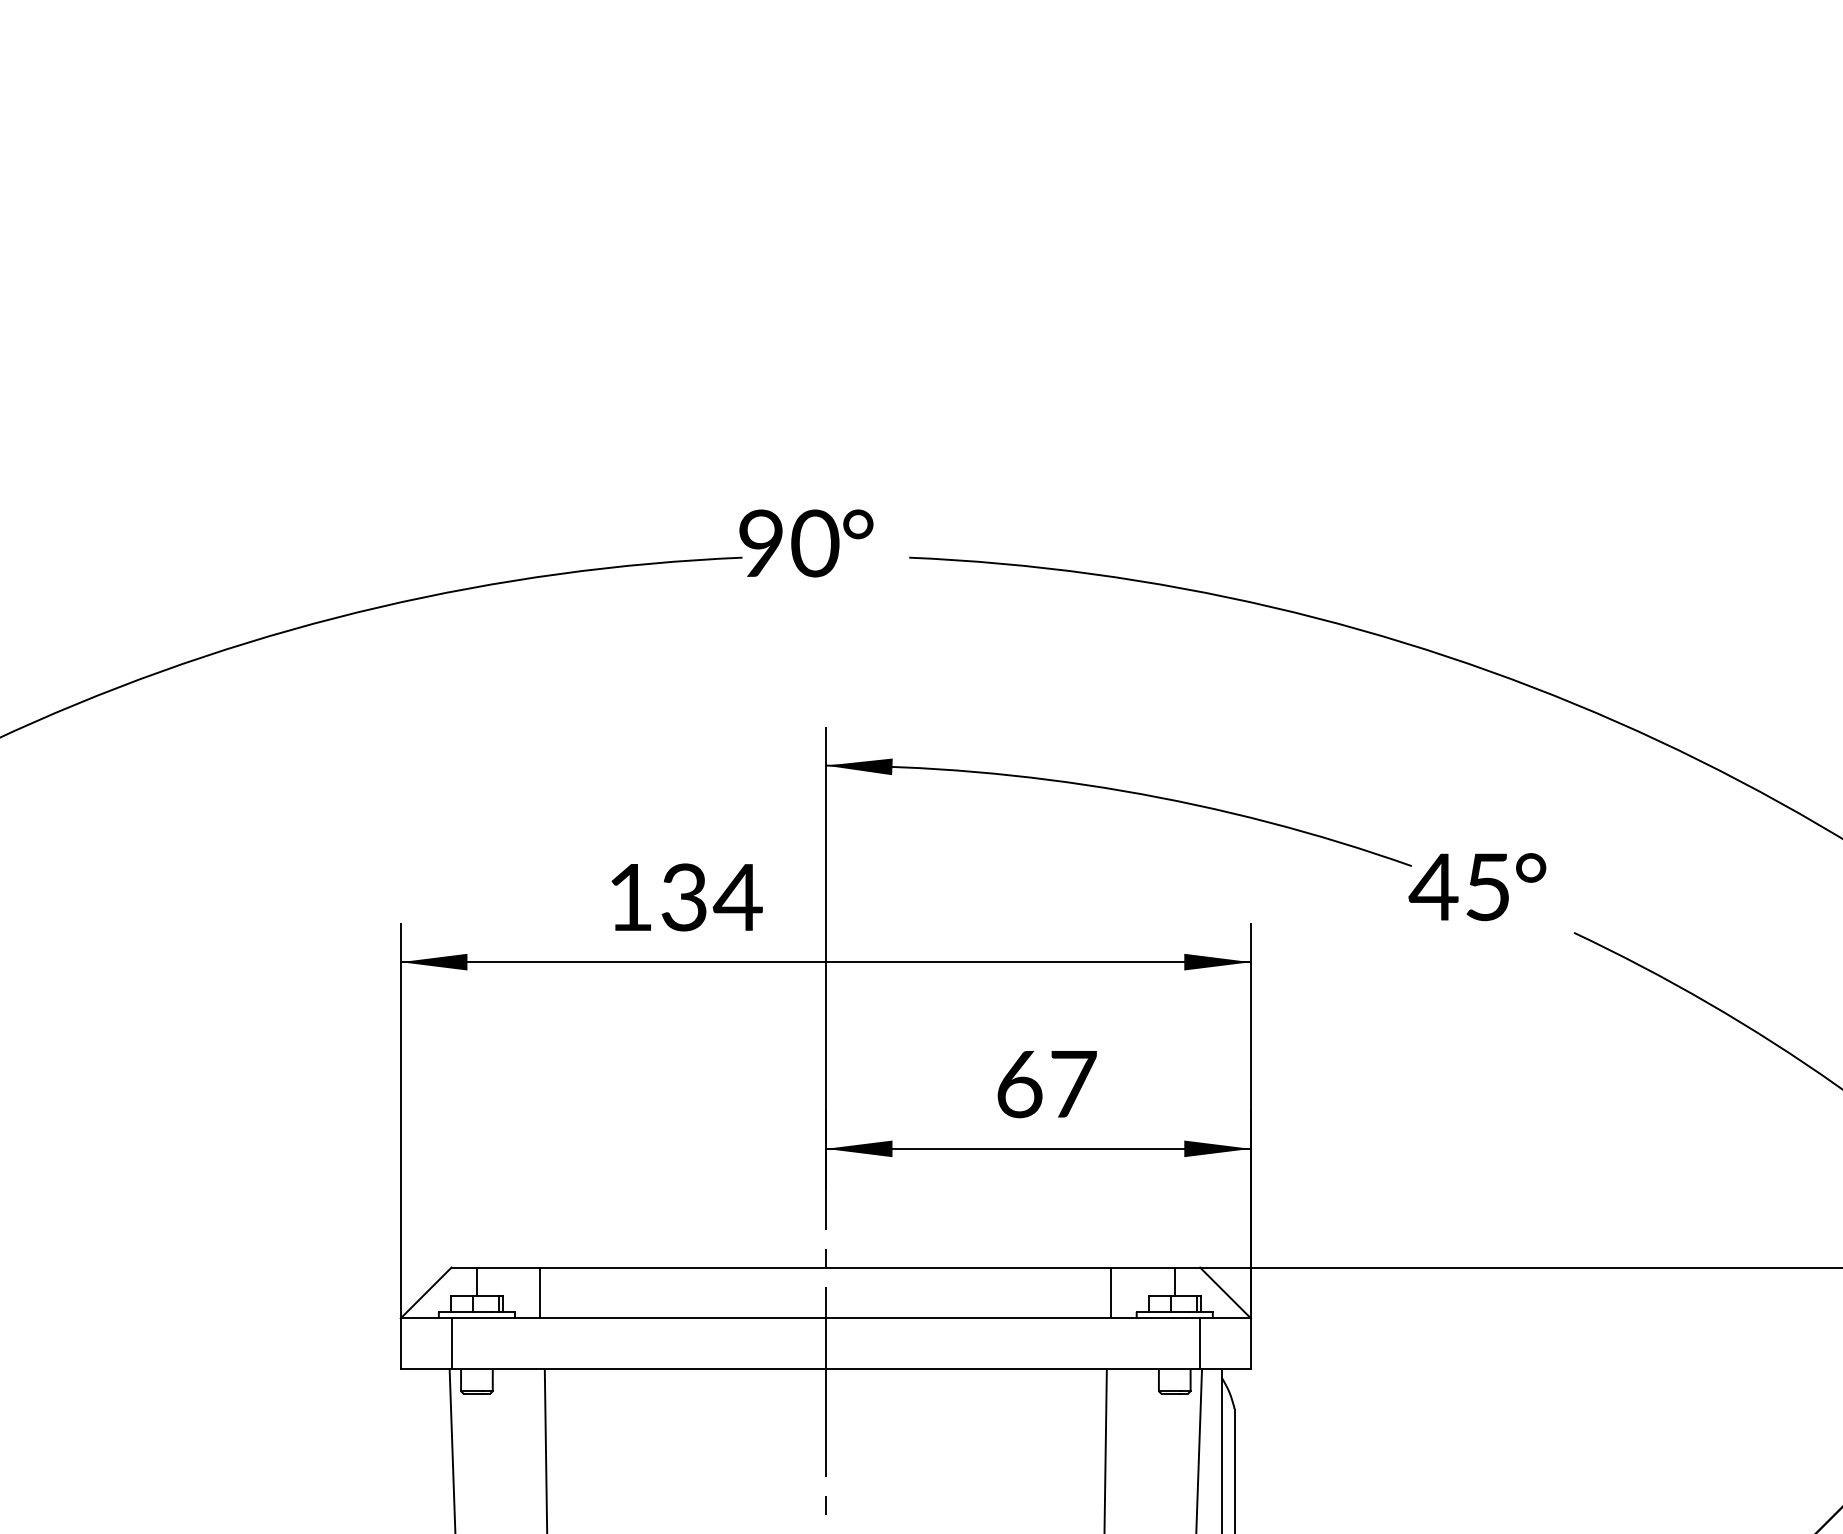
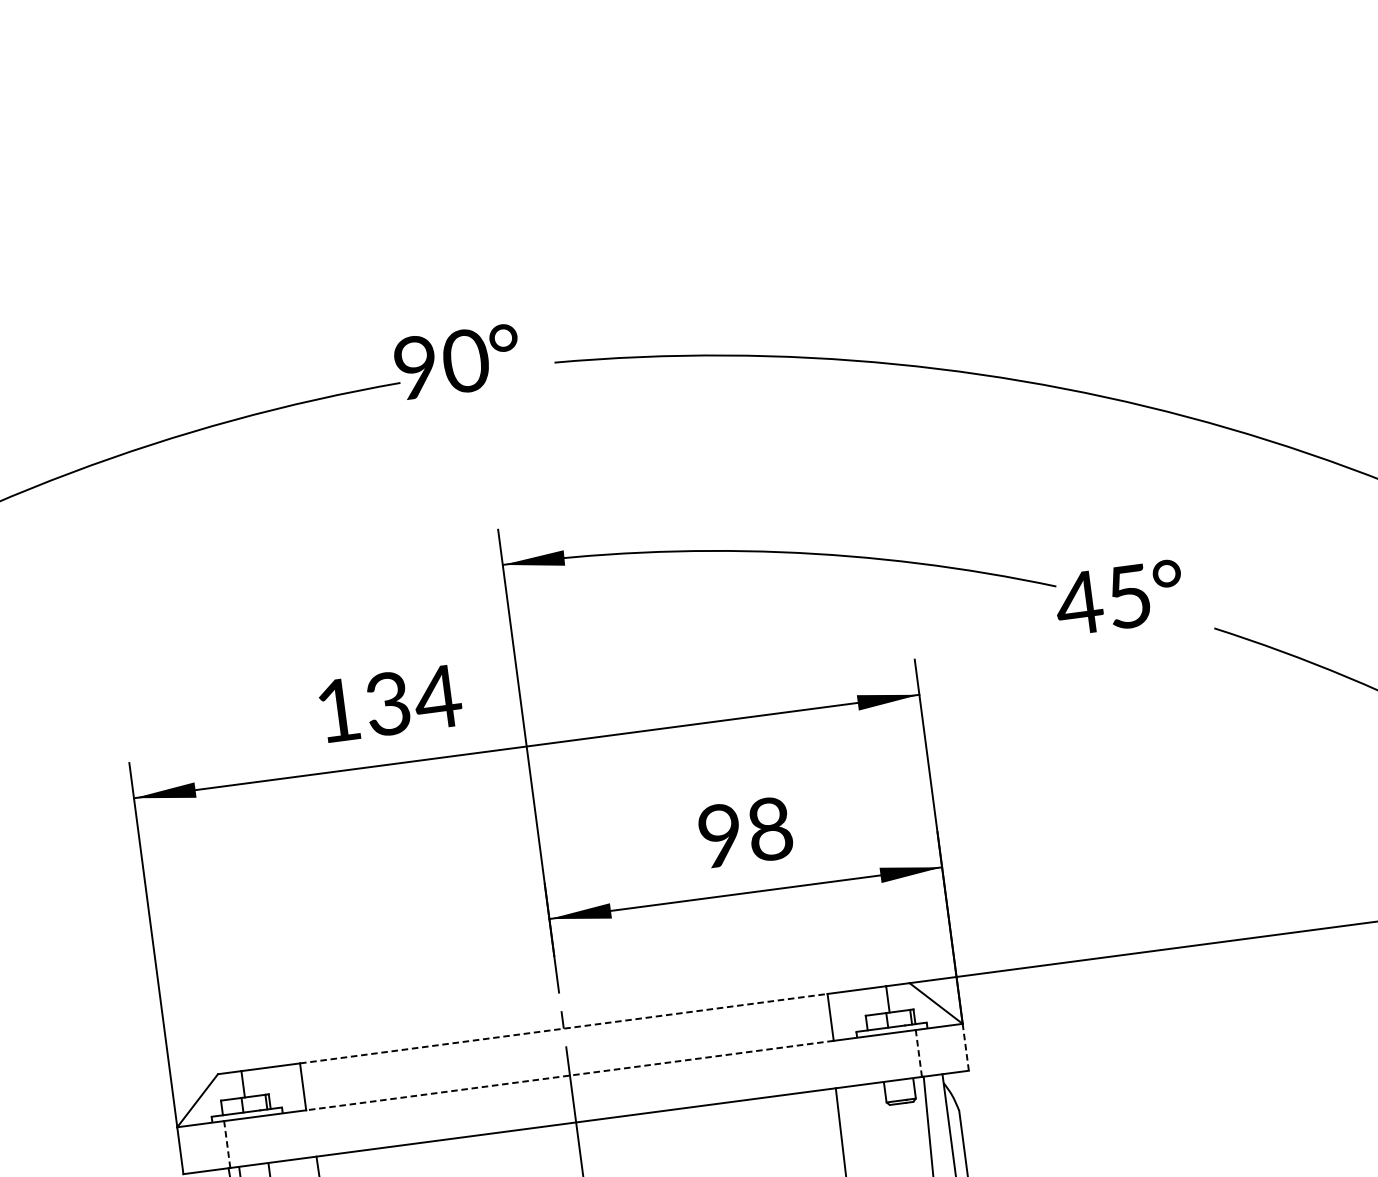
text: (1046, 1084) -> (745, 832), 67 -> 98
line: (826, 1267) -> (564, 1028), solid -> dashed
line: (825, 1318) -> (569, 1075), solid -> dashed
line: (451, 1343) -> (227, 1144), solid -> dashed
line: (1200, 1343) -> (919, 1053), solid -> dashed
line: (1250, 1343) -> (965, 1047), solid -> dashed

